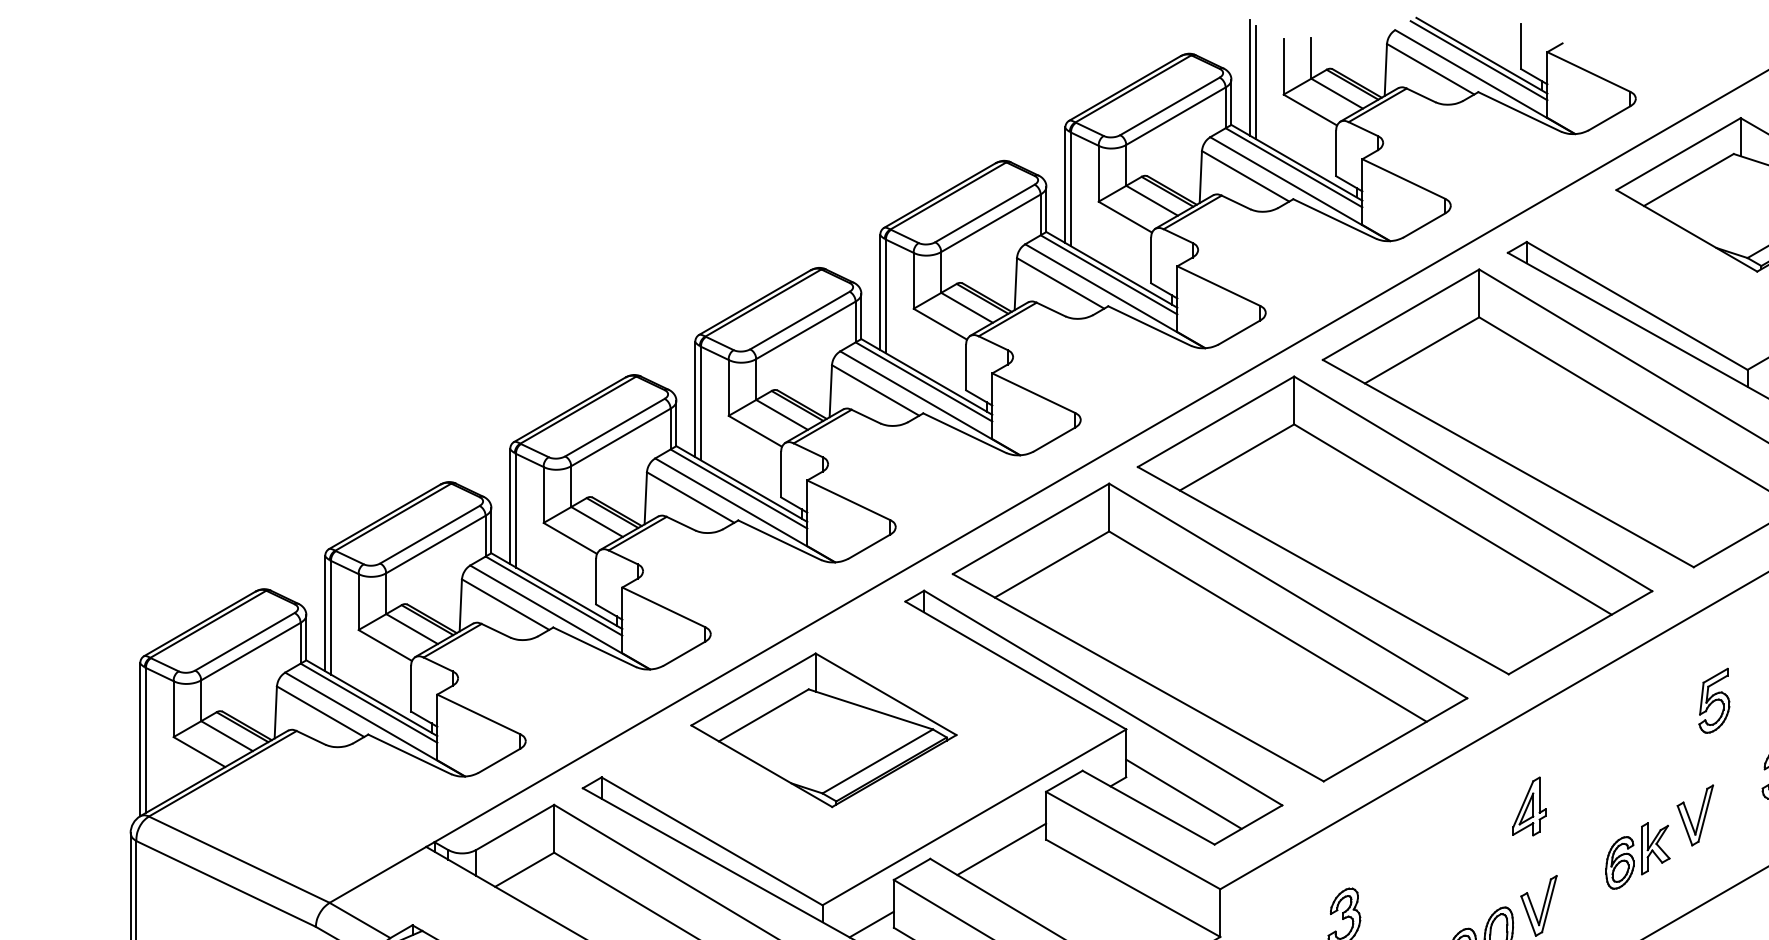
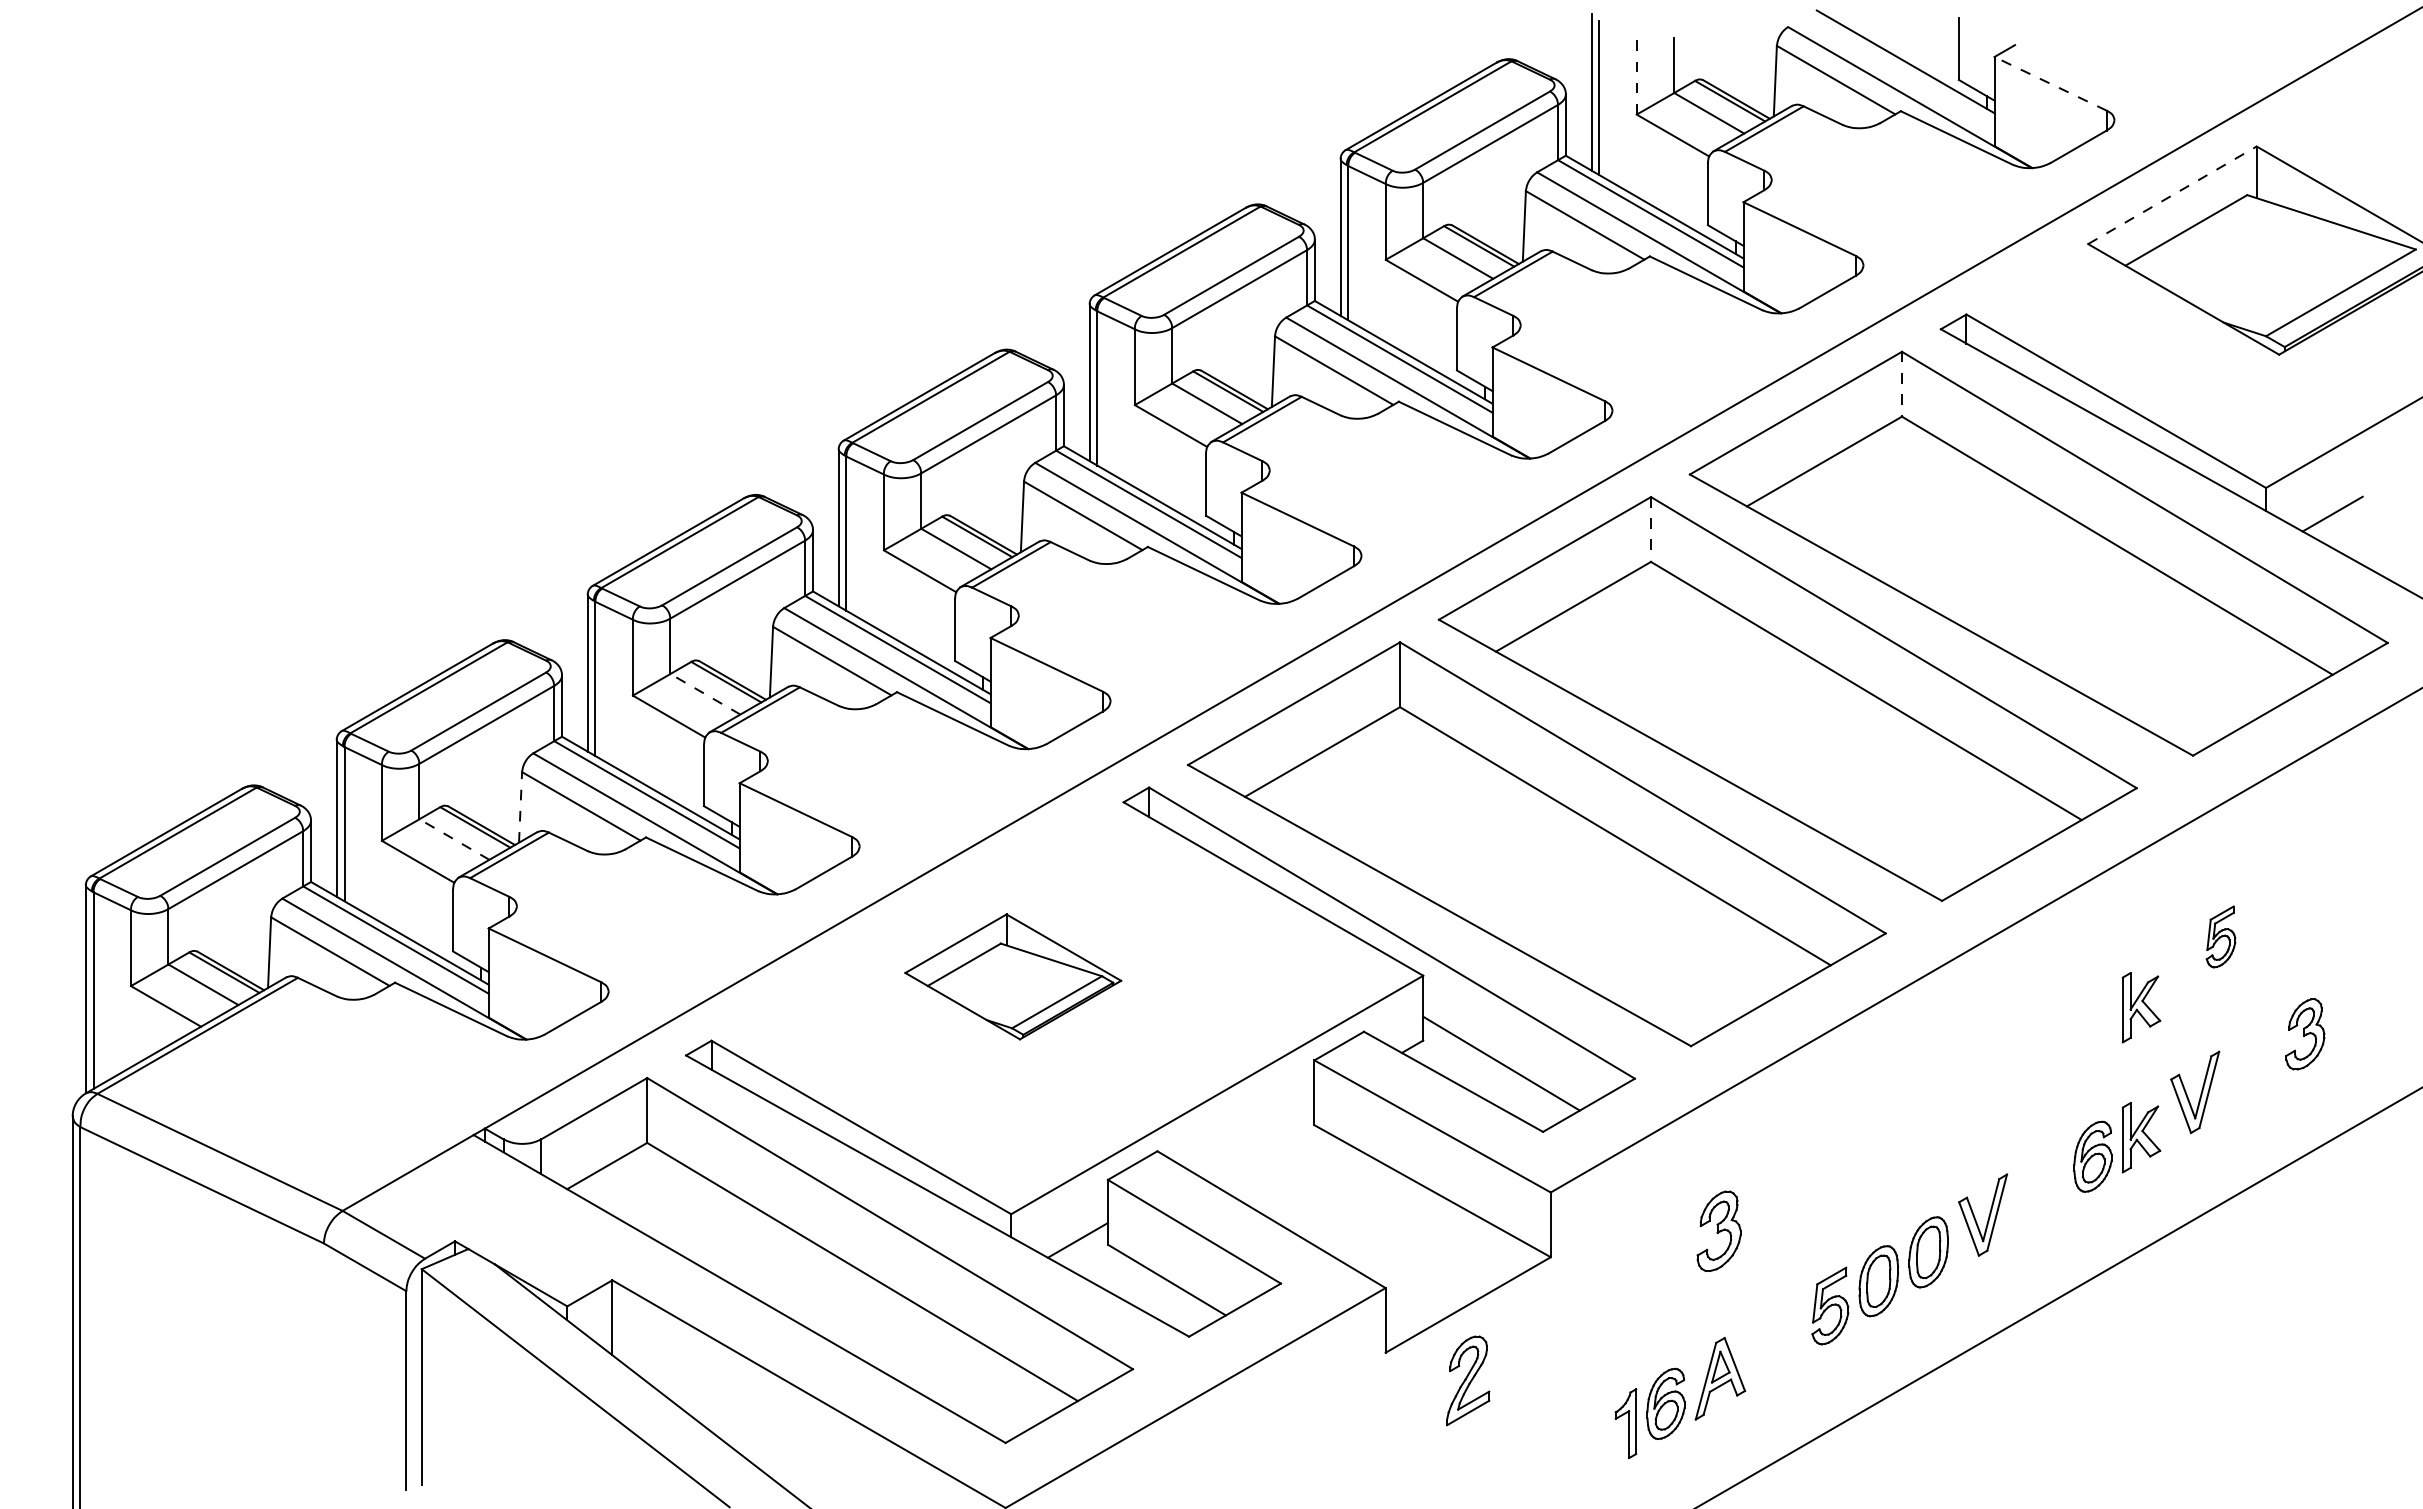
line: (1478, 60) -> (1901, 68), removed
line: (1283, 66) -> (1636, 76), solid -> dashed
line: (1588, 71) -> (2050, 83), solid -> dashed
line: (1678, 154) -> (2172, 195), solid -> dashed
line: (1479, 293) -> (1902, 384), solid -> dashed
line: (1294, 401) -> (1651, 530), solid -> dashed
line: (597, 522) -> (705, 694), solid -> dashed
line: (460, 604) -> (520, 806), solid -> dashed
line: (412, 629) -> (454, 839), solid -> dashed
part: (1714, 700) -> (2220, 936), size x0.7
part: (824, 730) -> (1013, 976), size x0.6
part: (1655, 752) -> (2141, 1007), added
part: (1528, 806) -> (1969, 1080), removed
line: (1001, 849) -> (1254, 1138), removed

